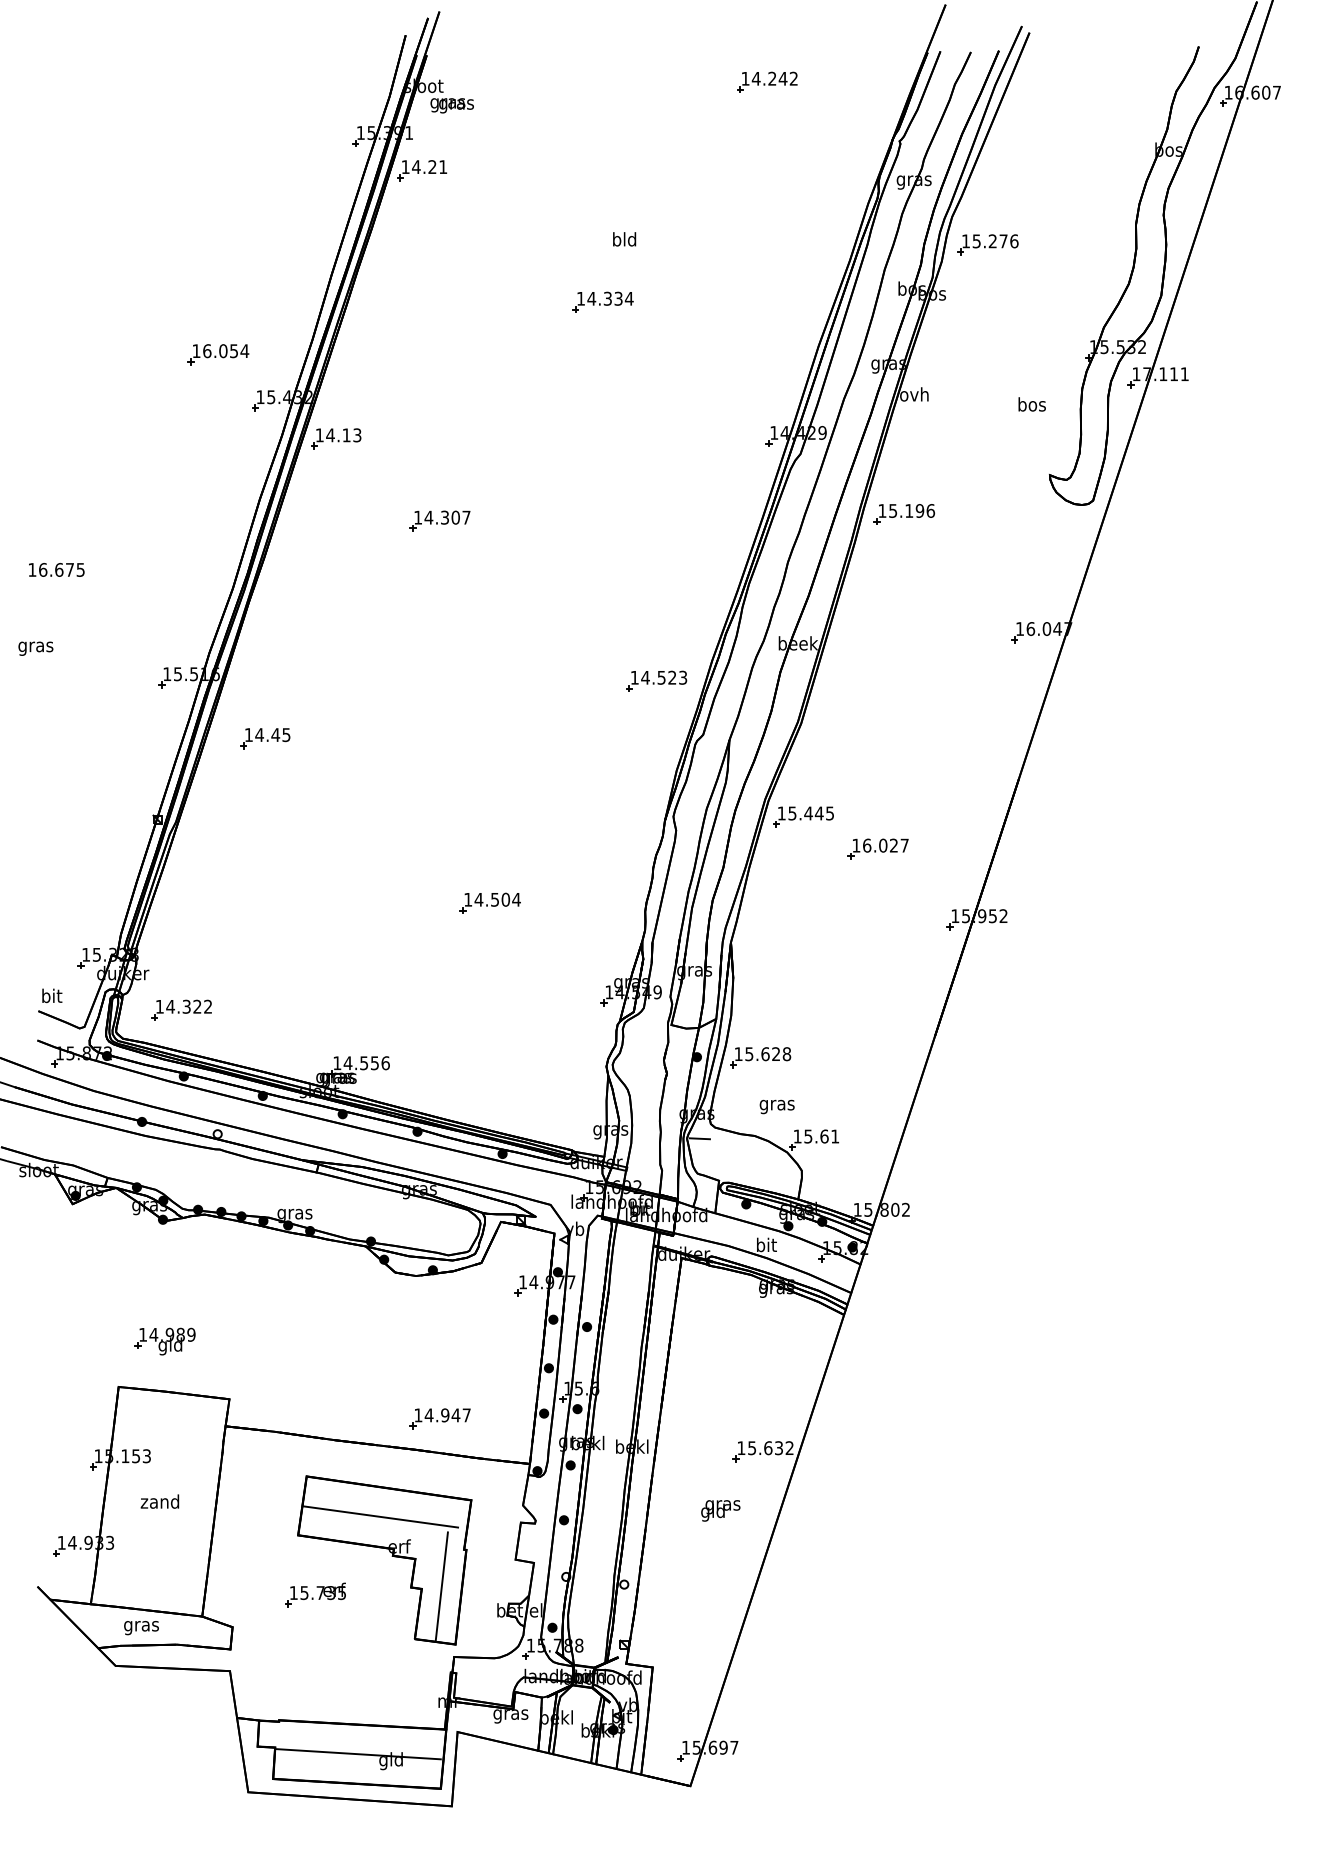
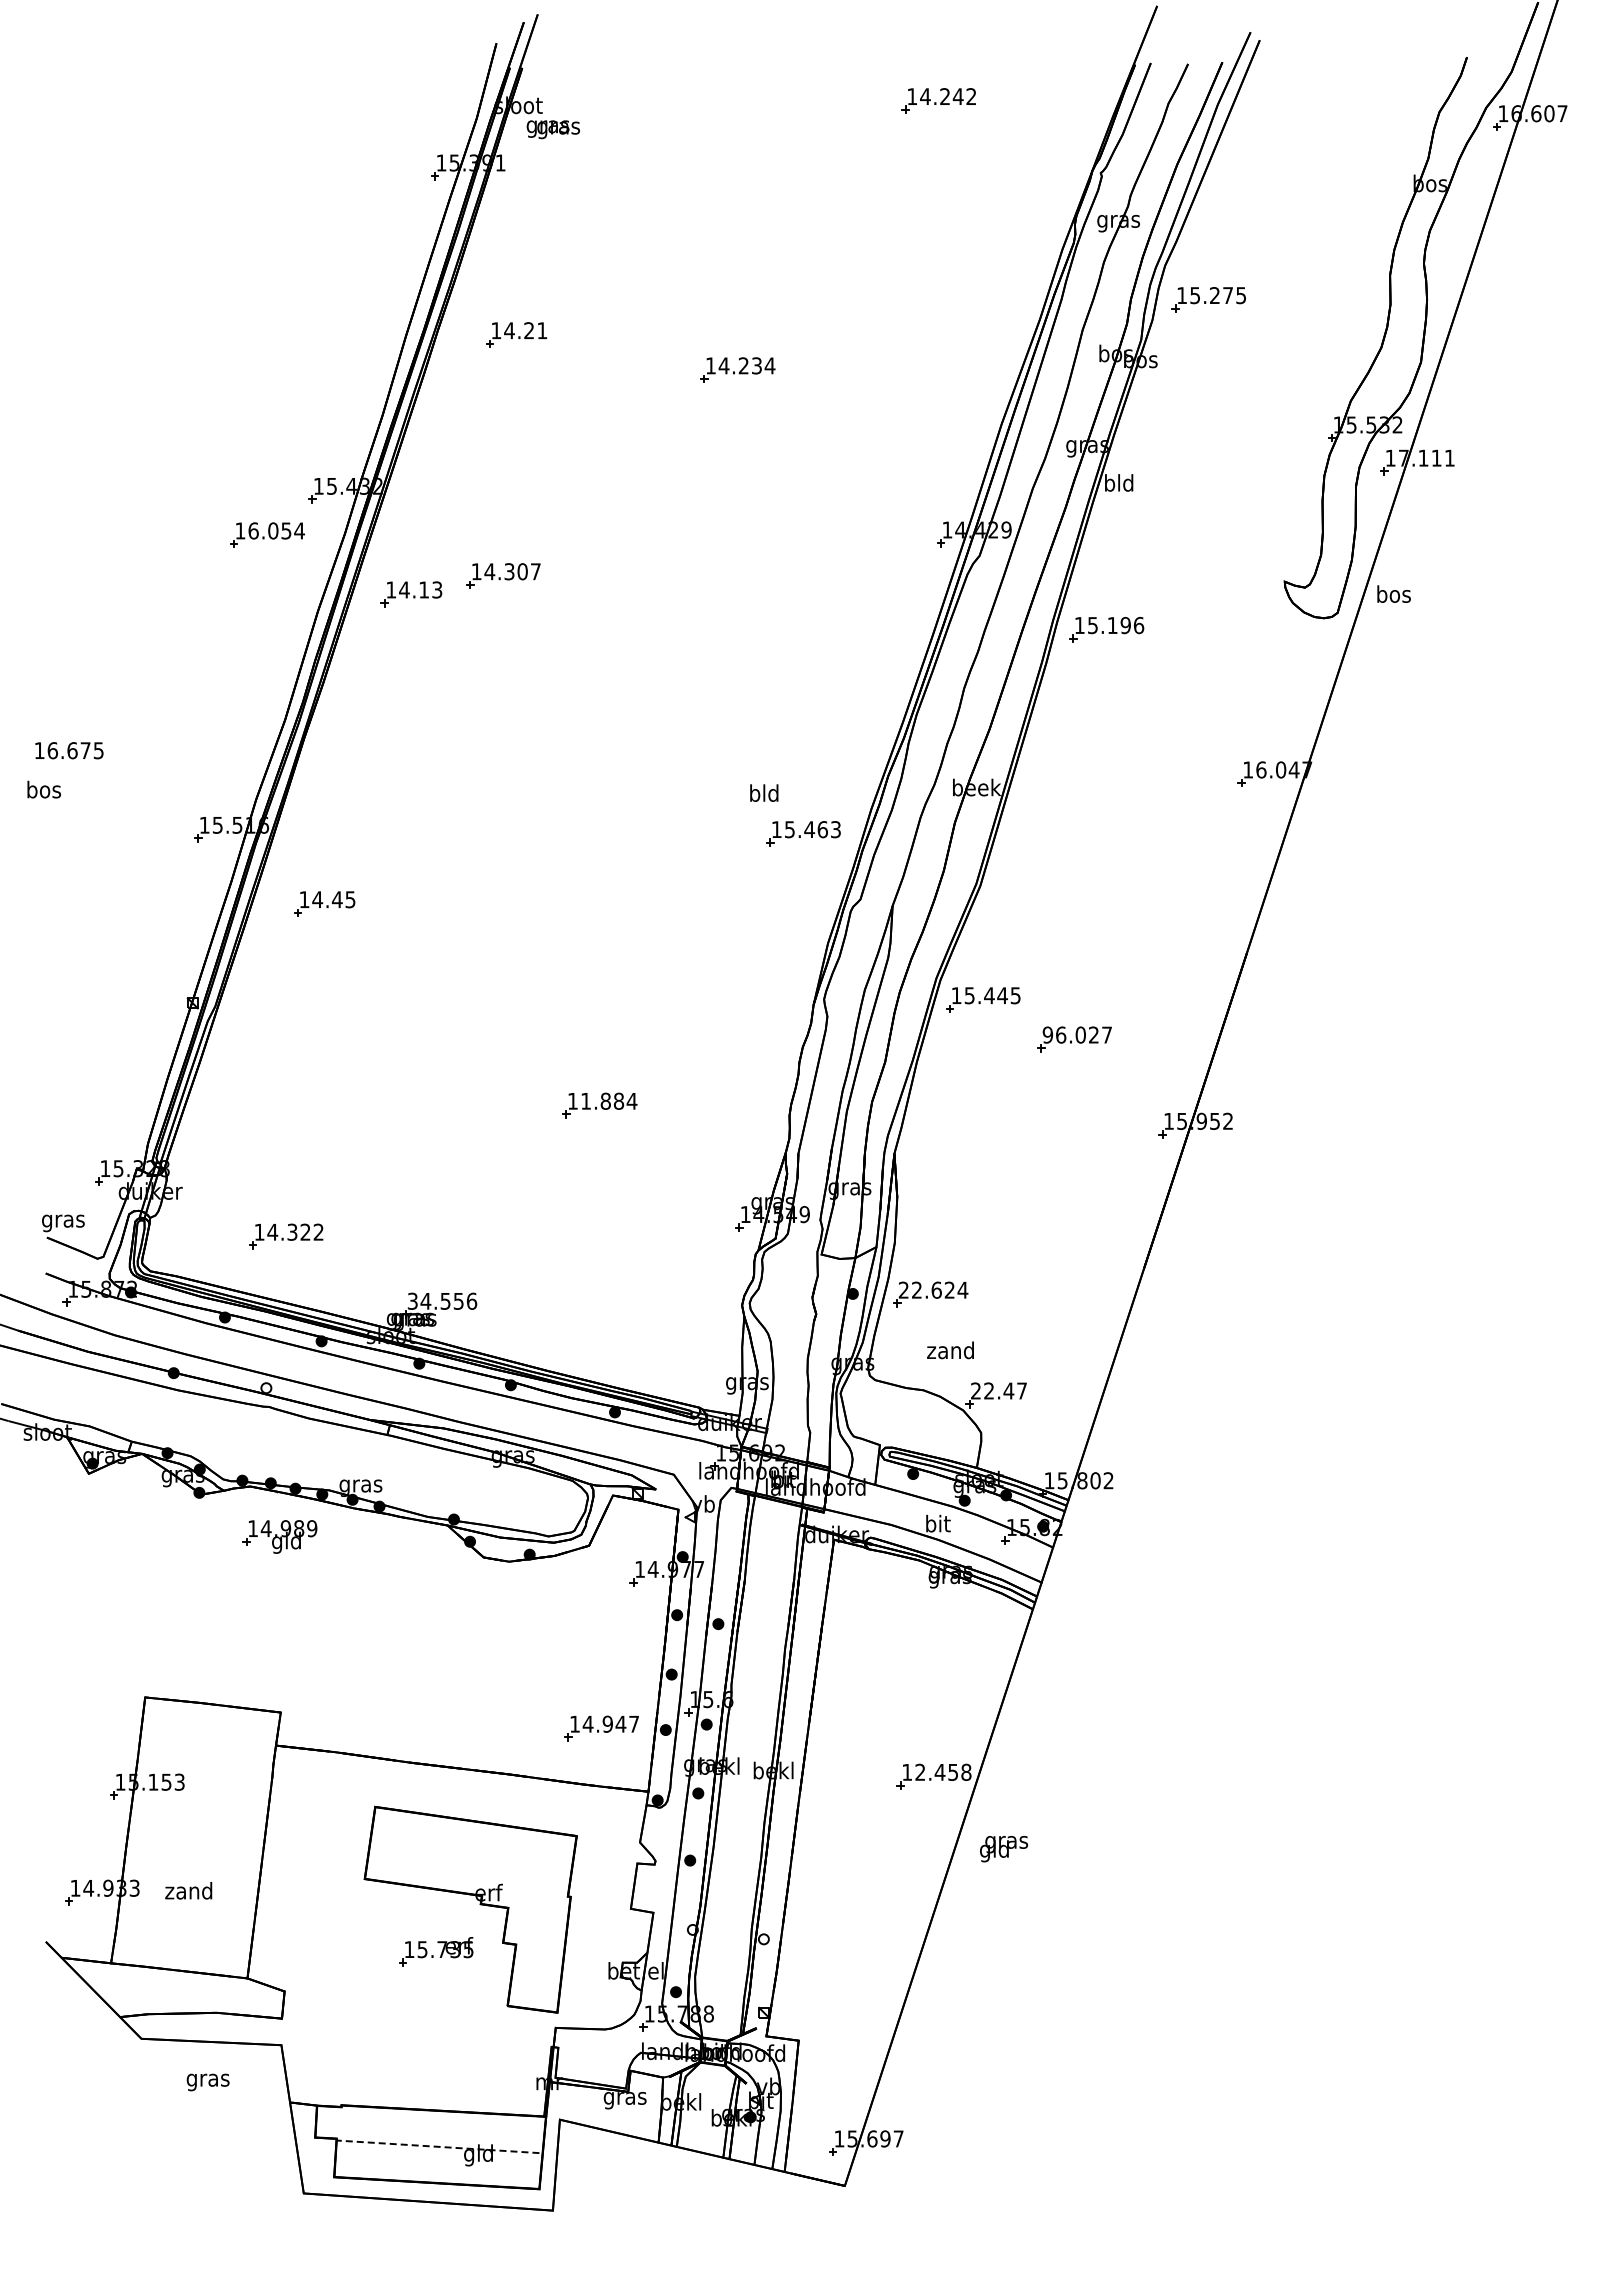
part: (422, 170) -> (516, 334), moved
text: (624, 238) -> (764, 792), moved
text: (1014, 241) -> (1241, 295), 15.276 -> 15.275
text: (607, 298) -> (743, 365), 14.334 -> 14.234
part: (218, 354) -> (267, 534), moved
text: (914, 394) -> (1118, 482), ovh -> bld
text: (1031, 403) -> (1393, 593), moved
part: (336, 439) -> (411, 594), moved
part: (440, 520) -> (503, 575), moved
text: (56, 569) -> (69, 750), moved
text: (35, 646) -> (43, 791), gras -> bos
text: (659, 677) -> (806, 829), 14.523 -> 15.463
text: (856, 845) -> (1047, 1034), 16.027 -> 96.027
text: (492, 899) -> (602, 1100), 14.504 -> 11.884
text: (51, 998) -> (63, 1221), bit -> gras
part: (181, 1010) -> (286, 1236), moved
text: (762, 1053) -> (933, 1289), 15.628 -> 22.624
text: (337, 1062) -> (412, 1300), 14.556 -> 34.556
text: (776, 1105) -> (950, 1352), gras -> zand
text: (815, 1136) -> (998, 1390), 15.61 -> 22.47
line: (699, 1138) -> (855, 1393), removed
part: (164, 1341) -> (279, 1536), moved
part: (440, 1418) -> (601, 1728), moved
text: (771, 1447) -> (943, 1771), 15.632 -> 12.458
text: (159, 1501) -> (188, 1890), moved
text: (721, 1511) -> (1004, 1849), moved
line: (380, 1516) -> (465, 1856), removed
line: (441, 1586) -> (540, 1941), removed
part: (315, 1594) -> (436, 1951), moved
text: (140, 1628) -> (207, 2082), moved
line: (357, 1753) -> (437, 2146), solid -> dashed

